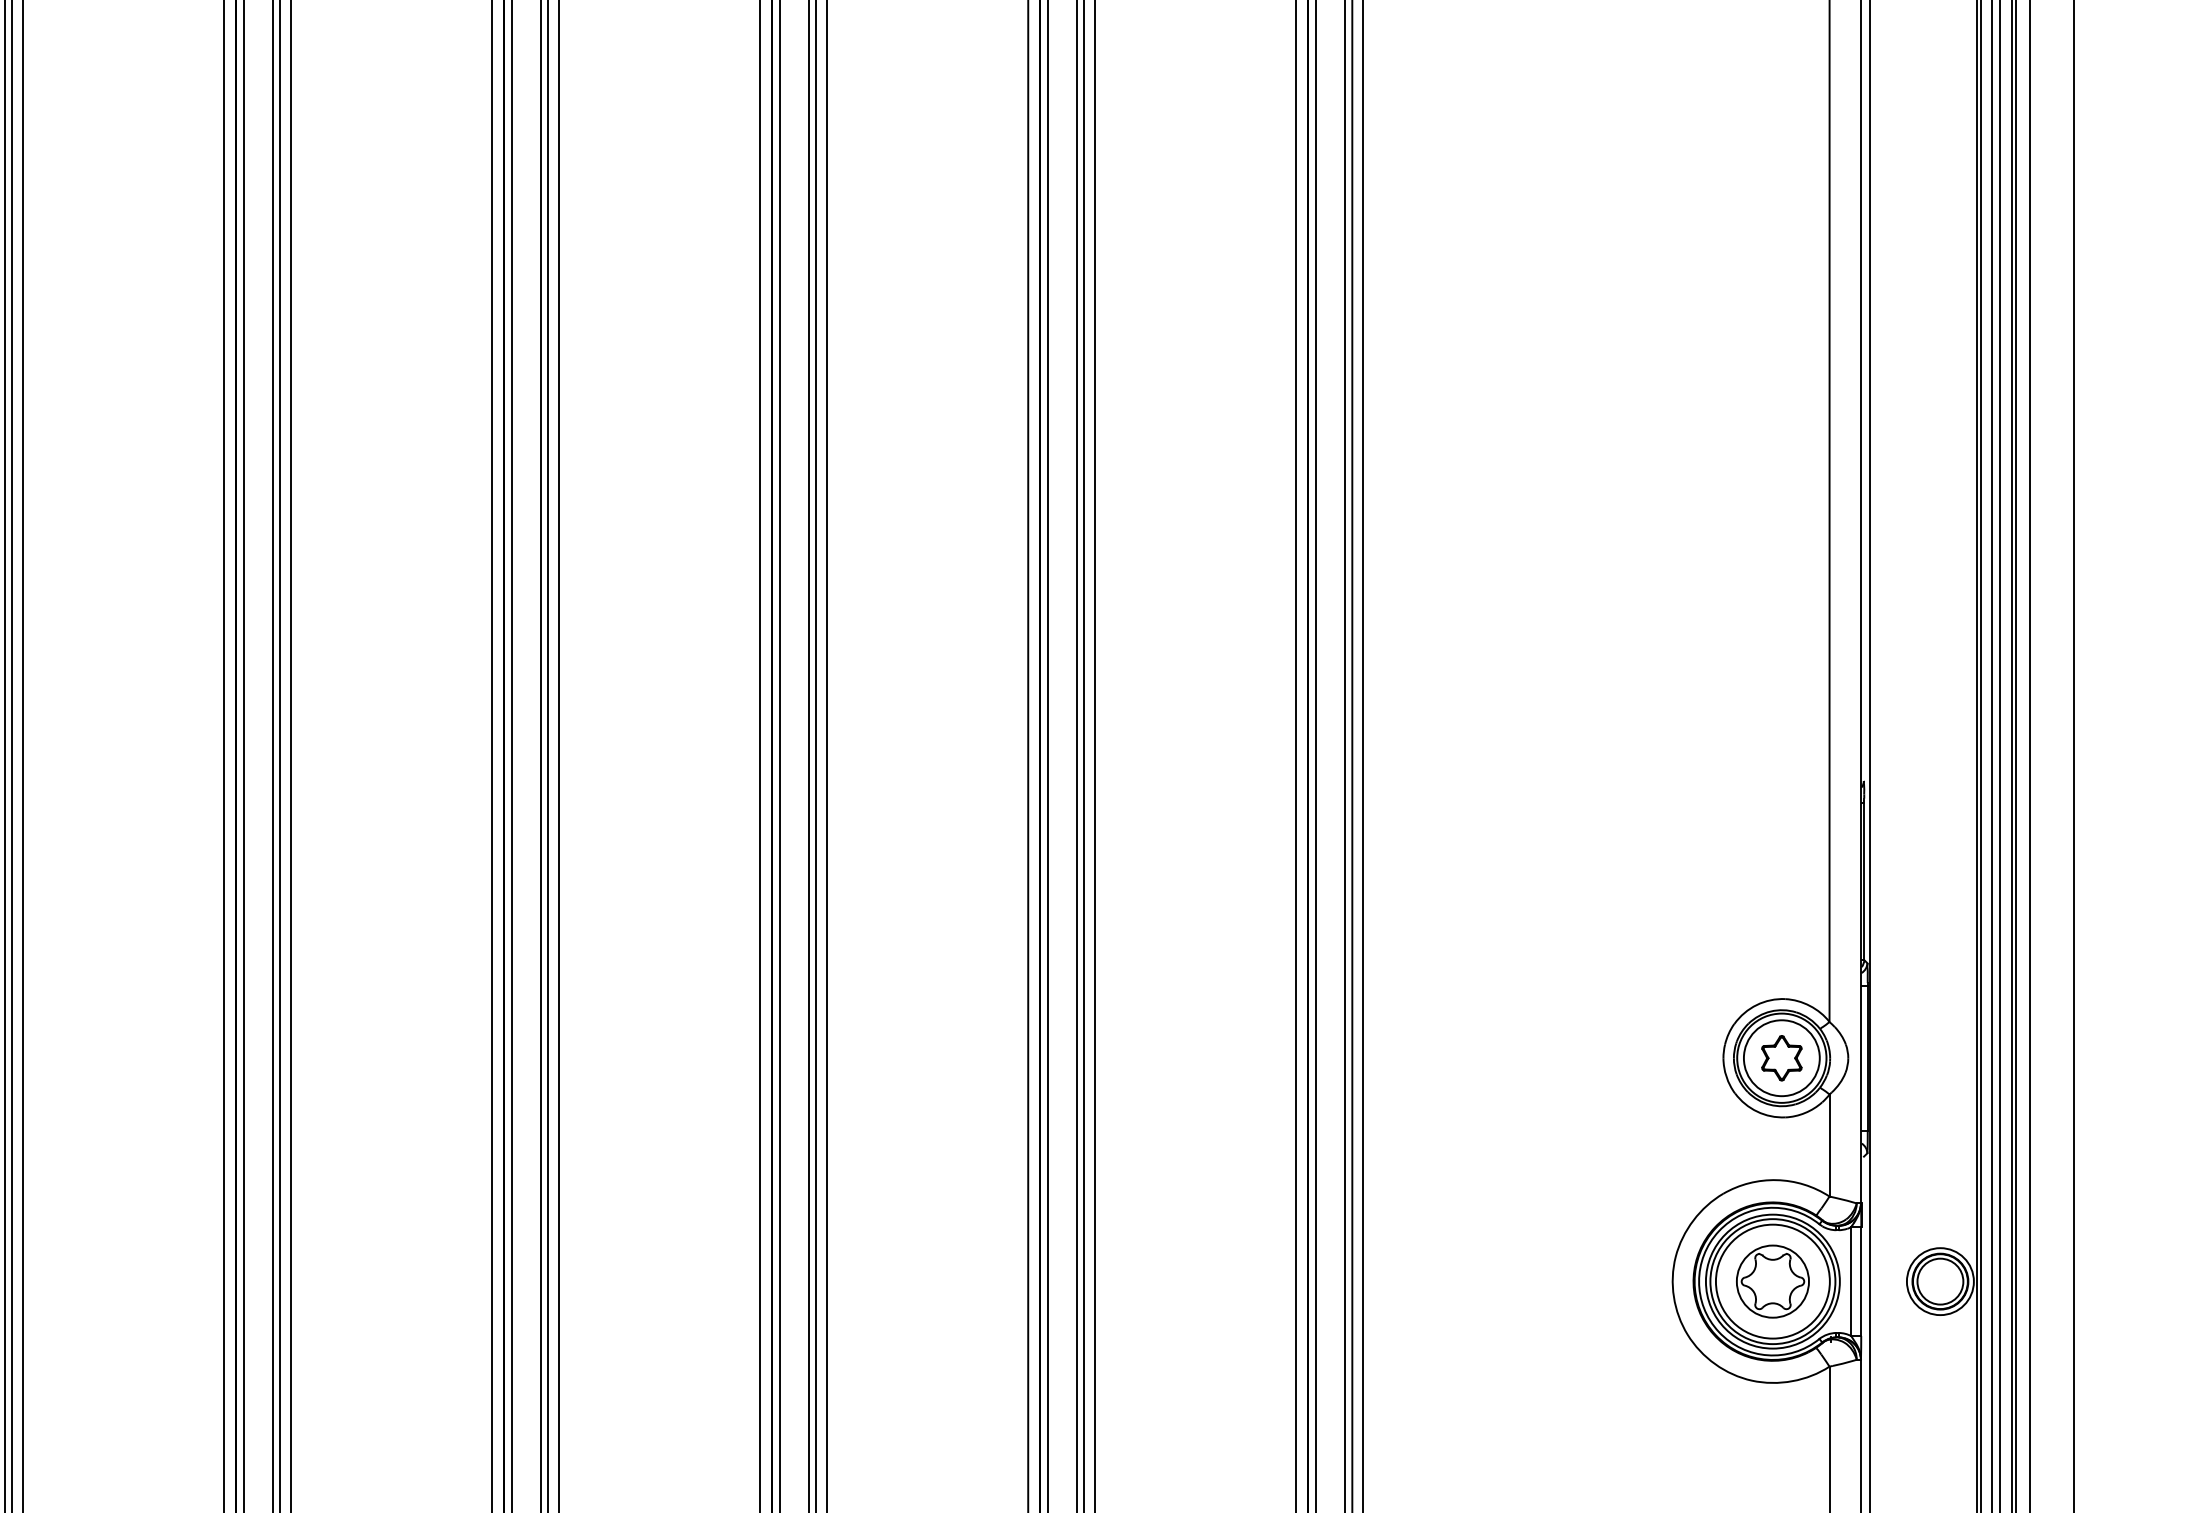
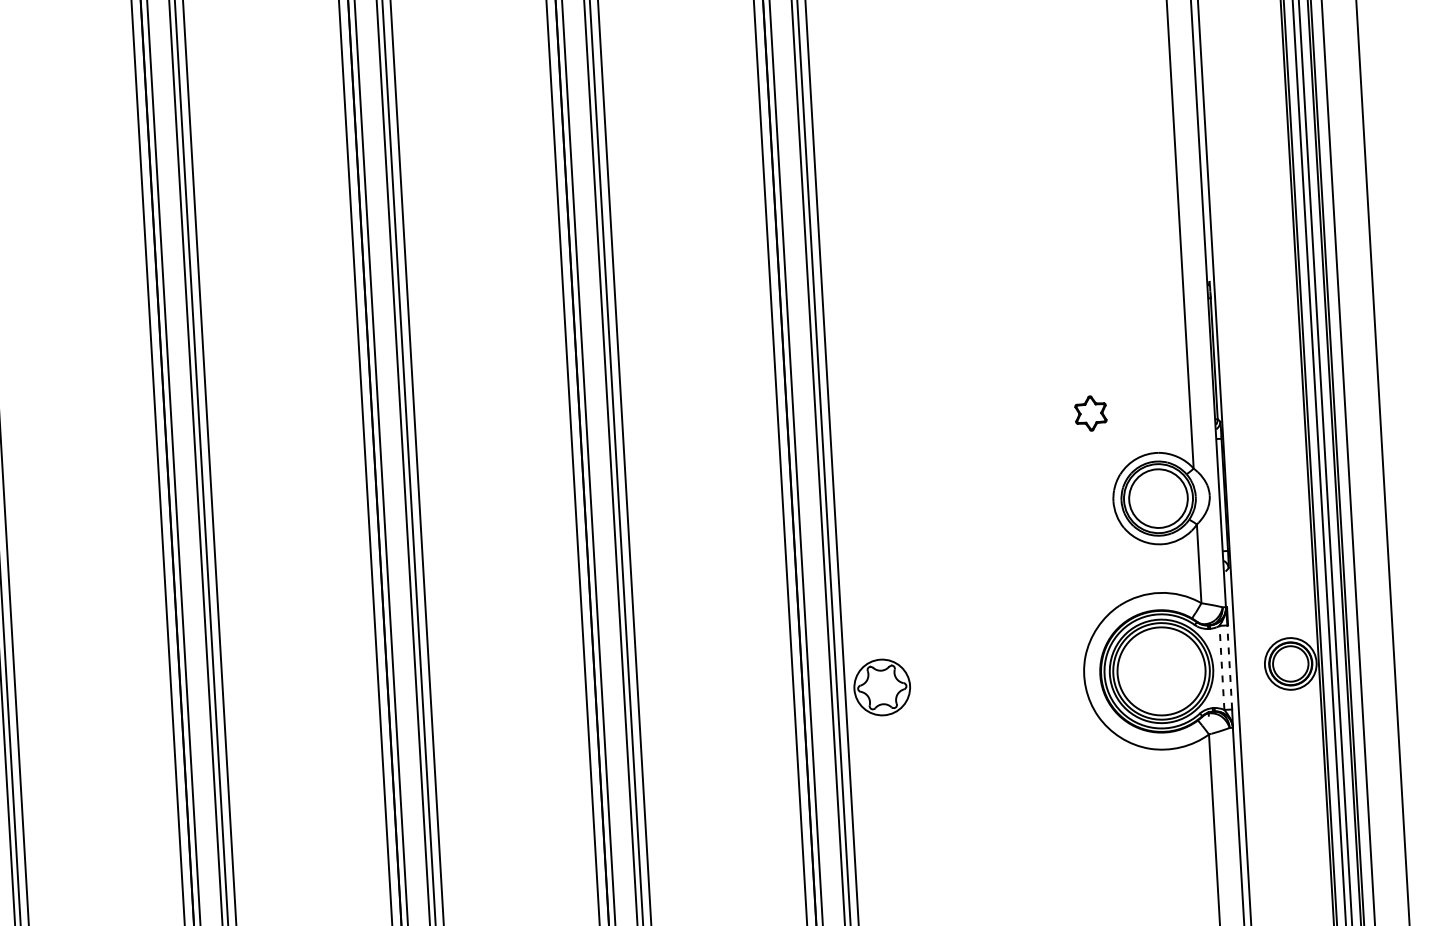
part: (1781, 1058) -> (1090, 413), moved
part: (1772, 1281) -> (881, 687), moved
line: (1851, 1281) -> (1222, 667), solid -> dashed
line: (1861, 1281) -> (1229, 667), solid -> dashed

